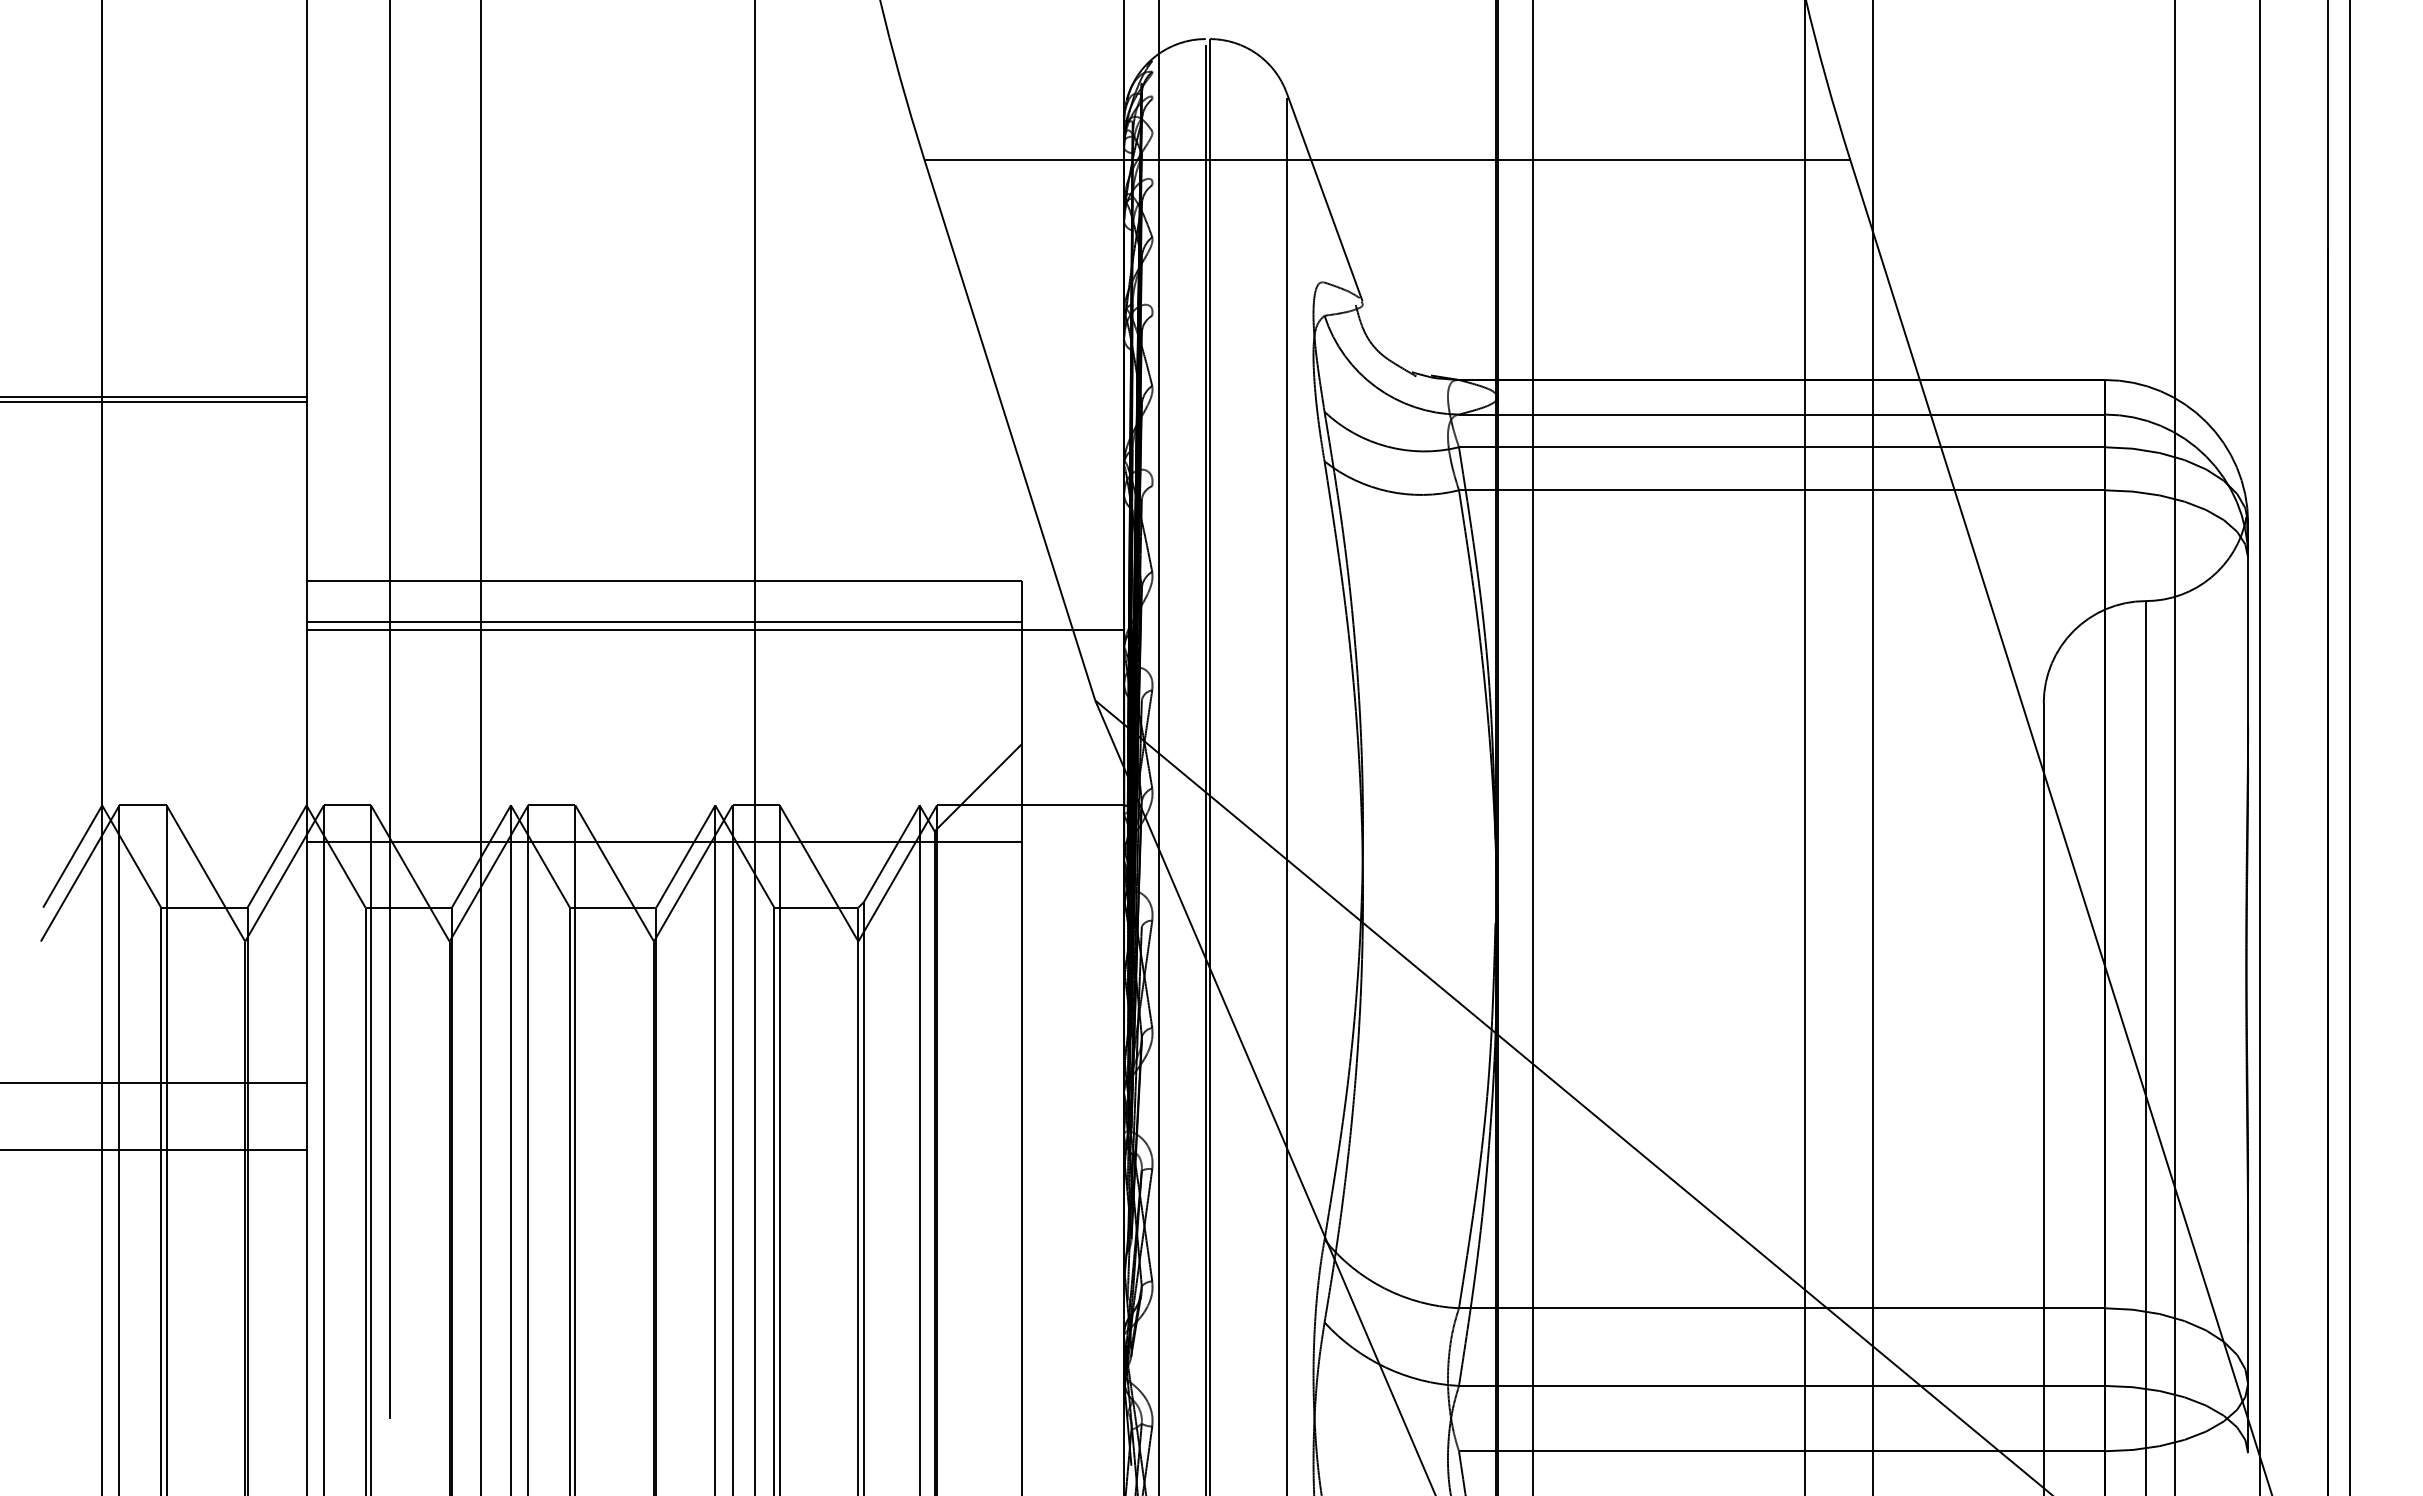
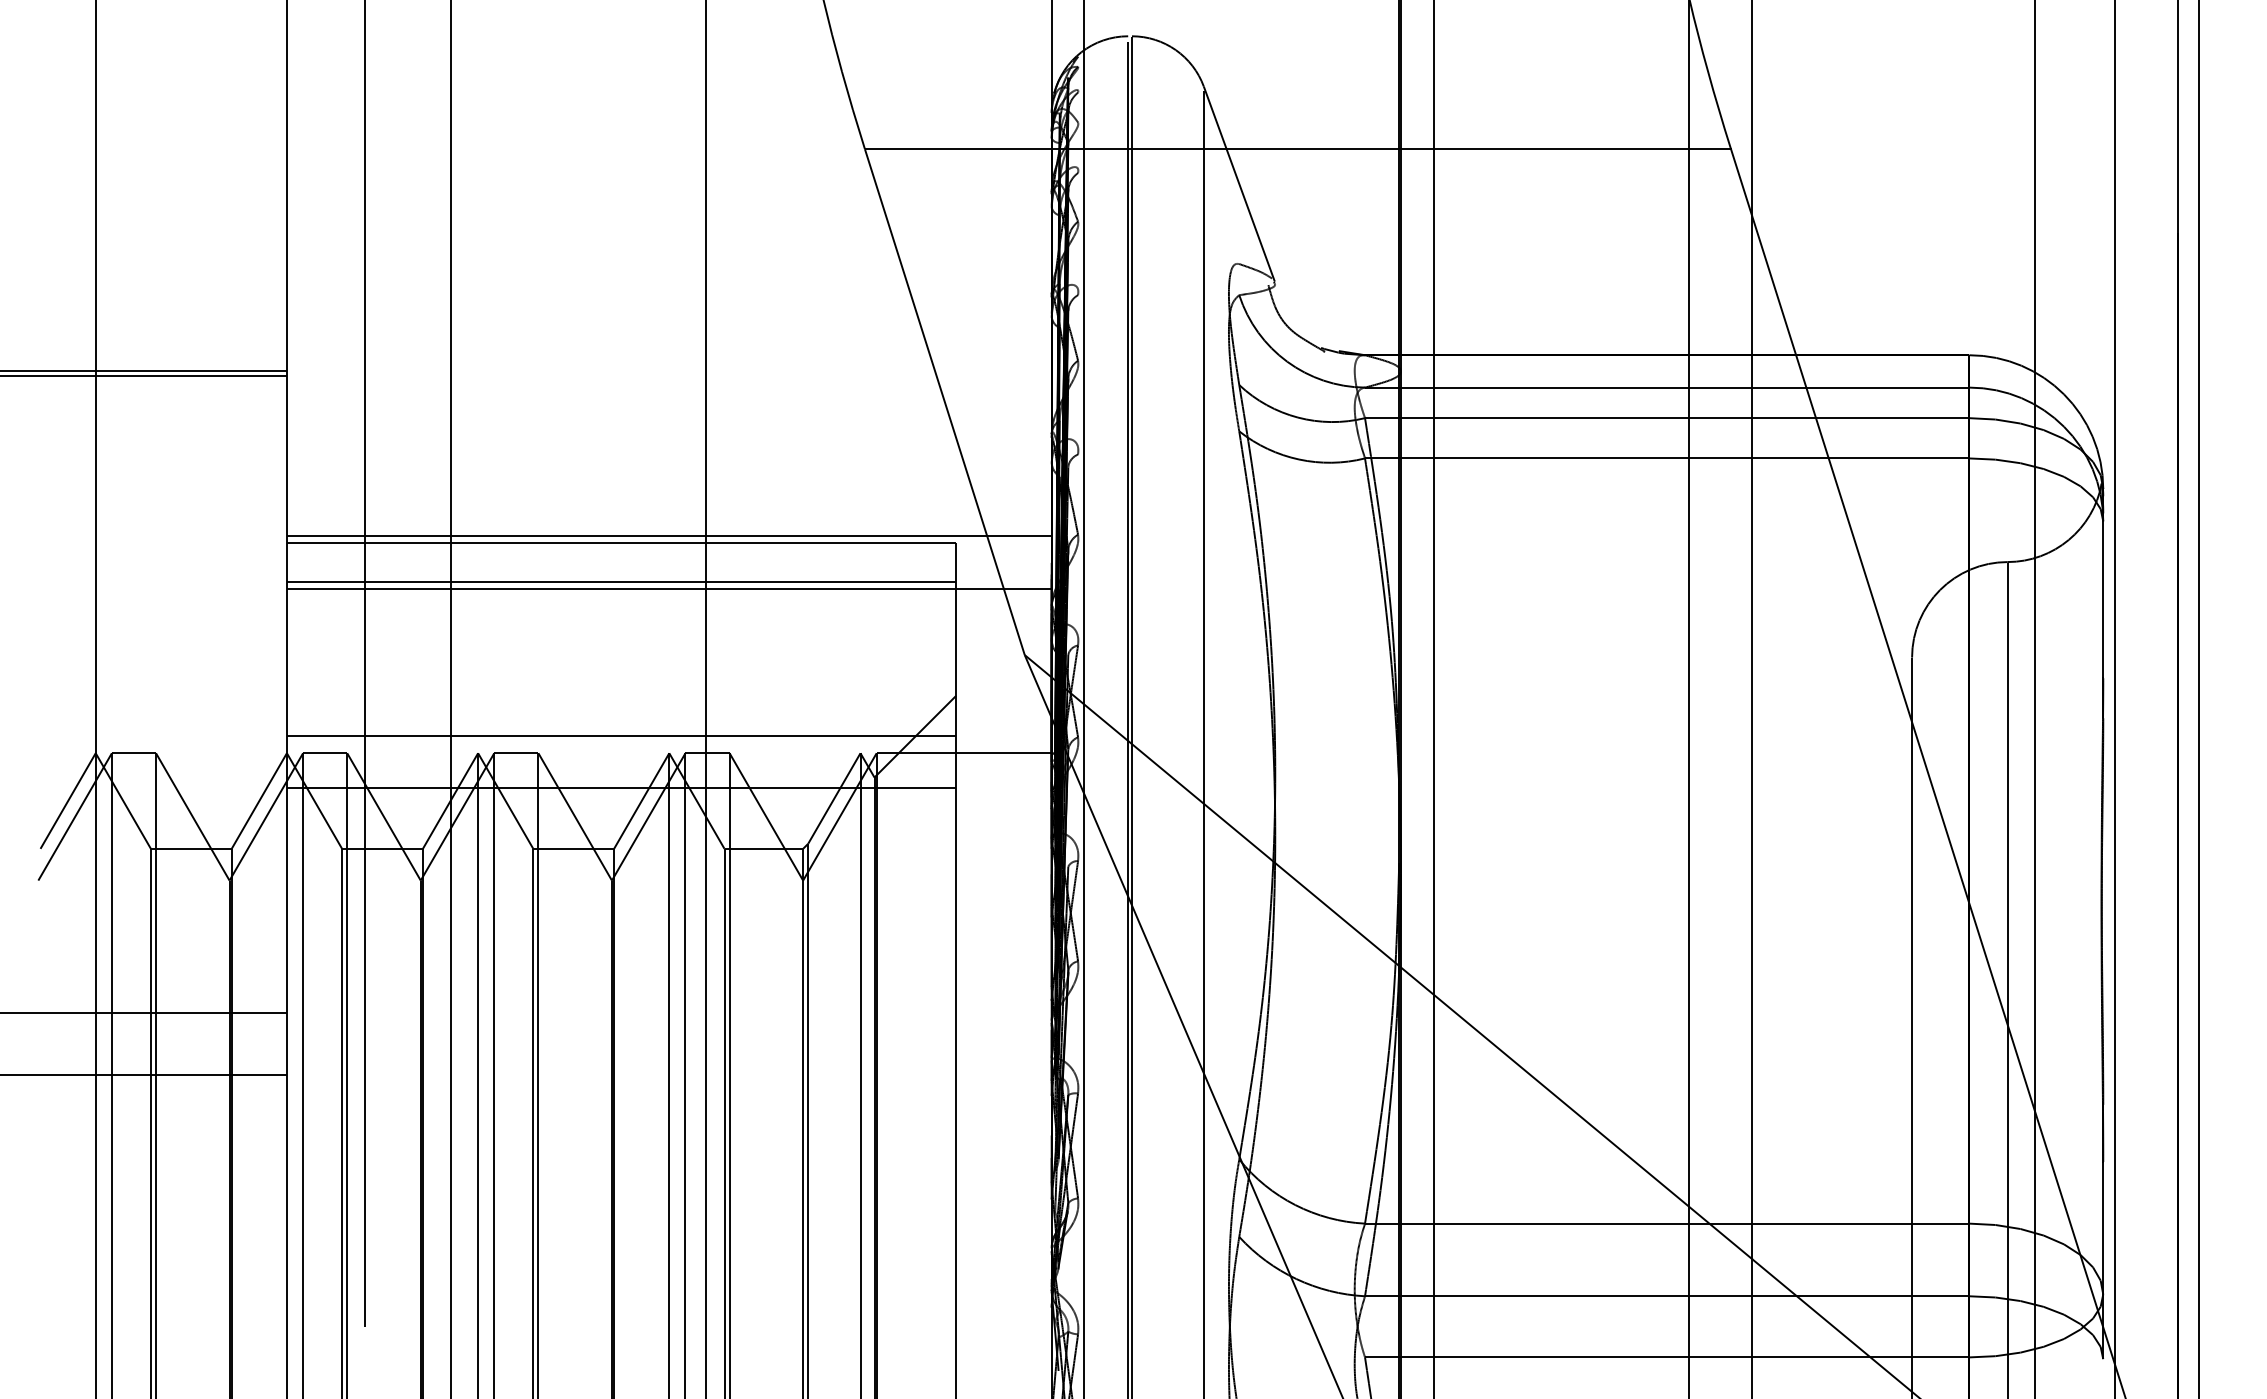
line: (715, 573) -> (669, 536), added
line: (663, 786) -> (620, 735), added

